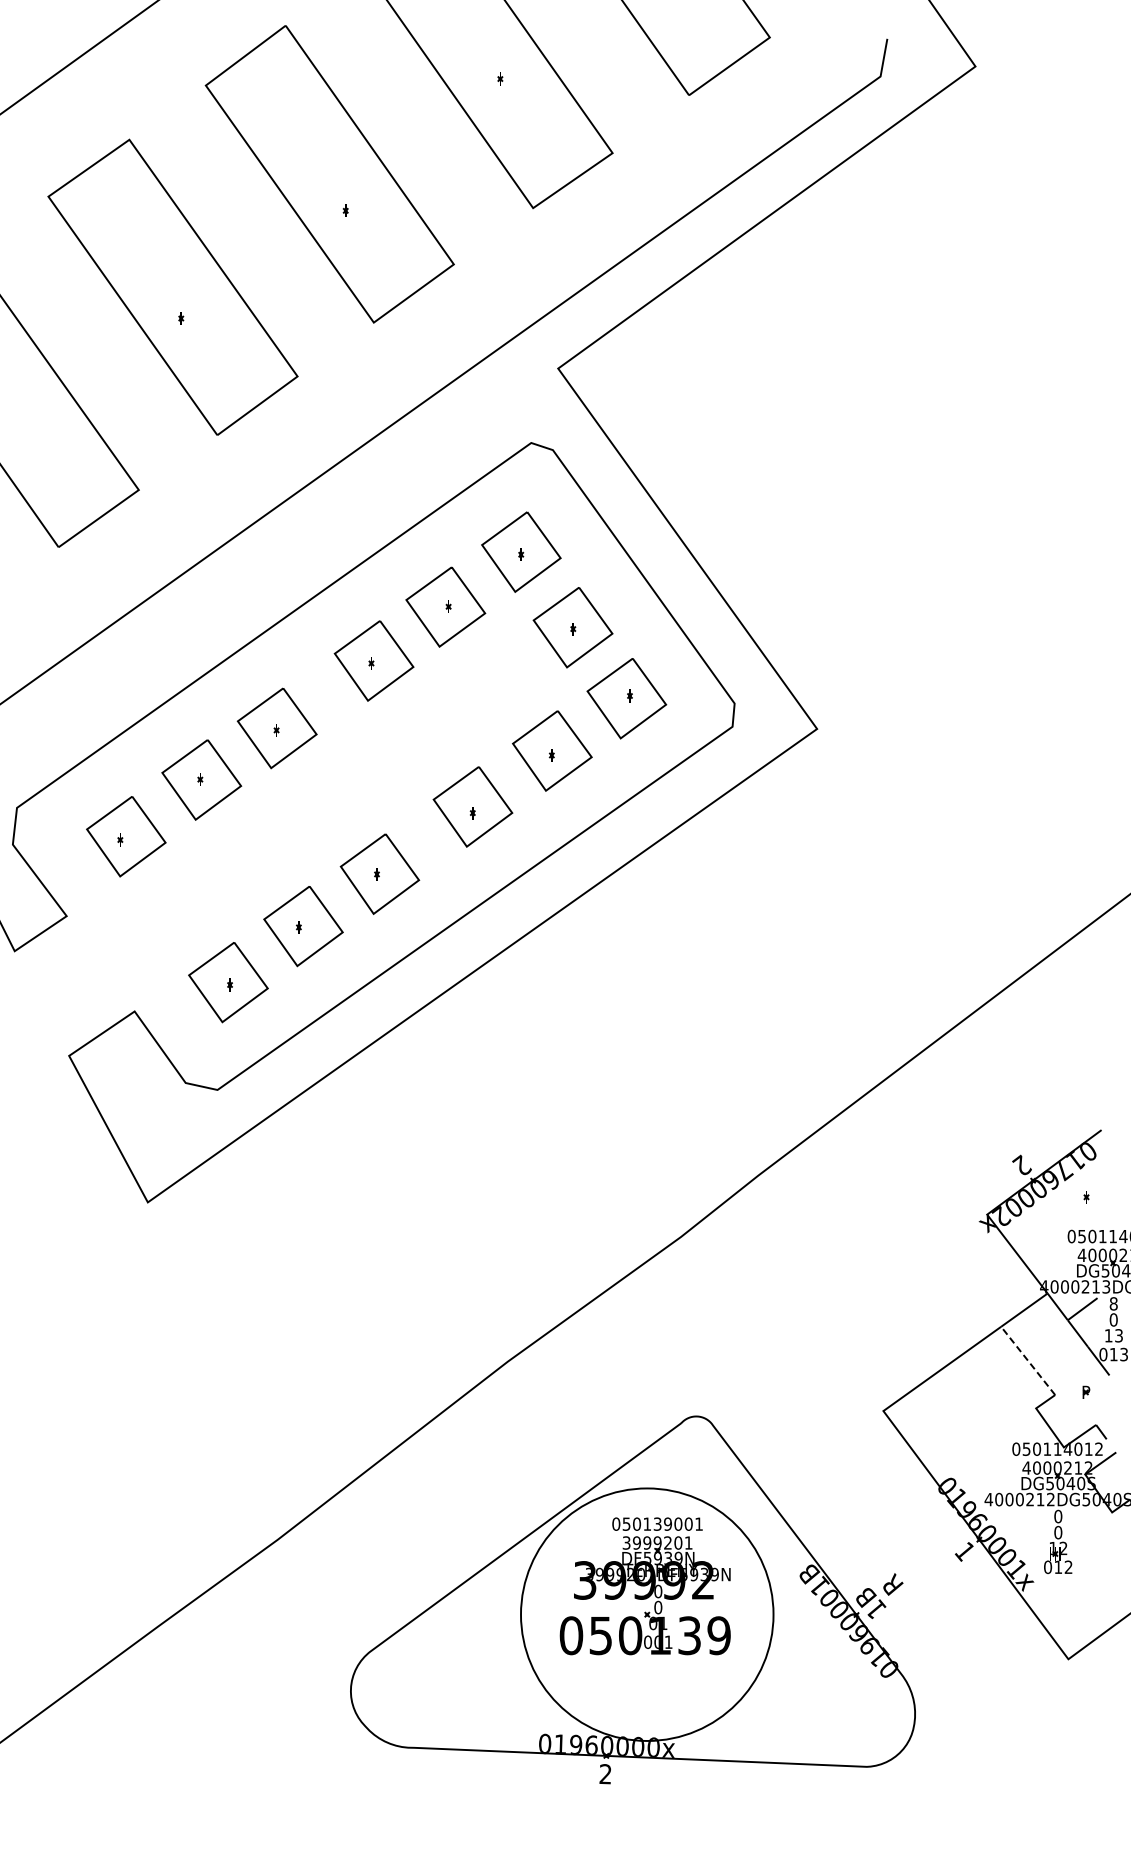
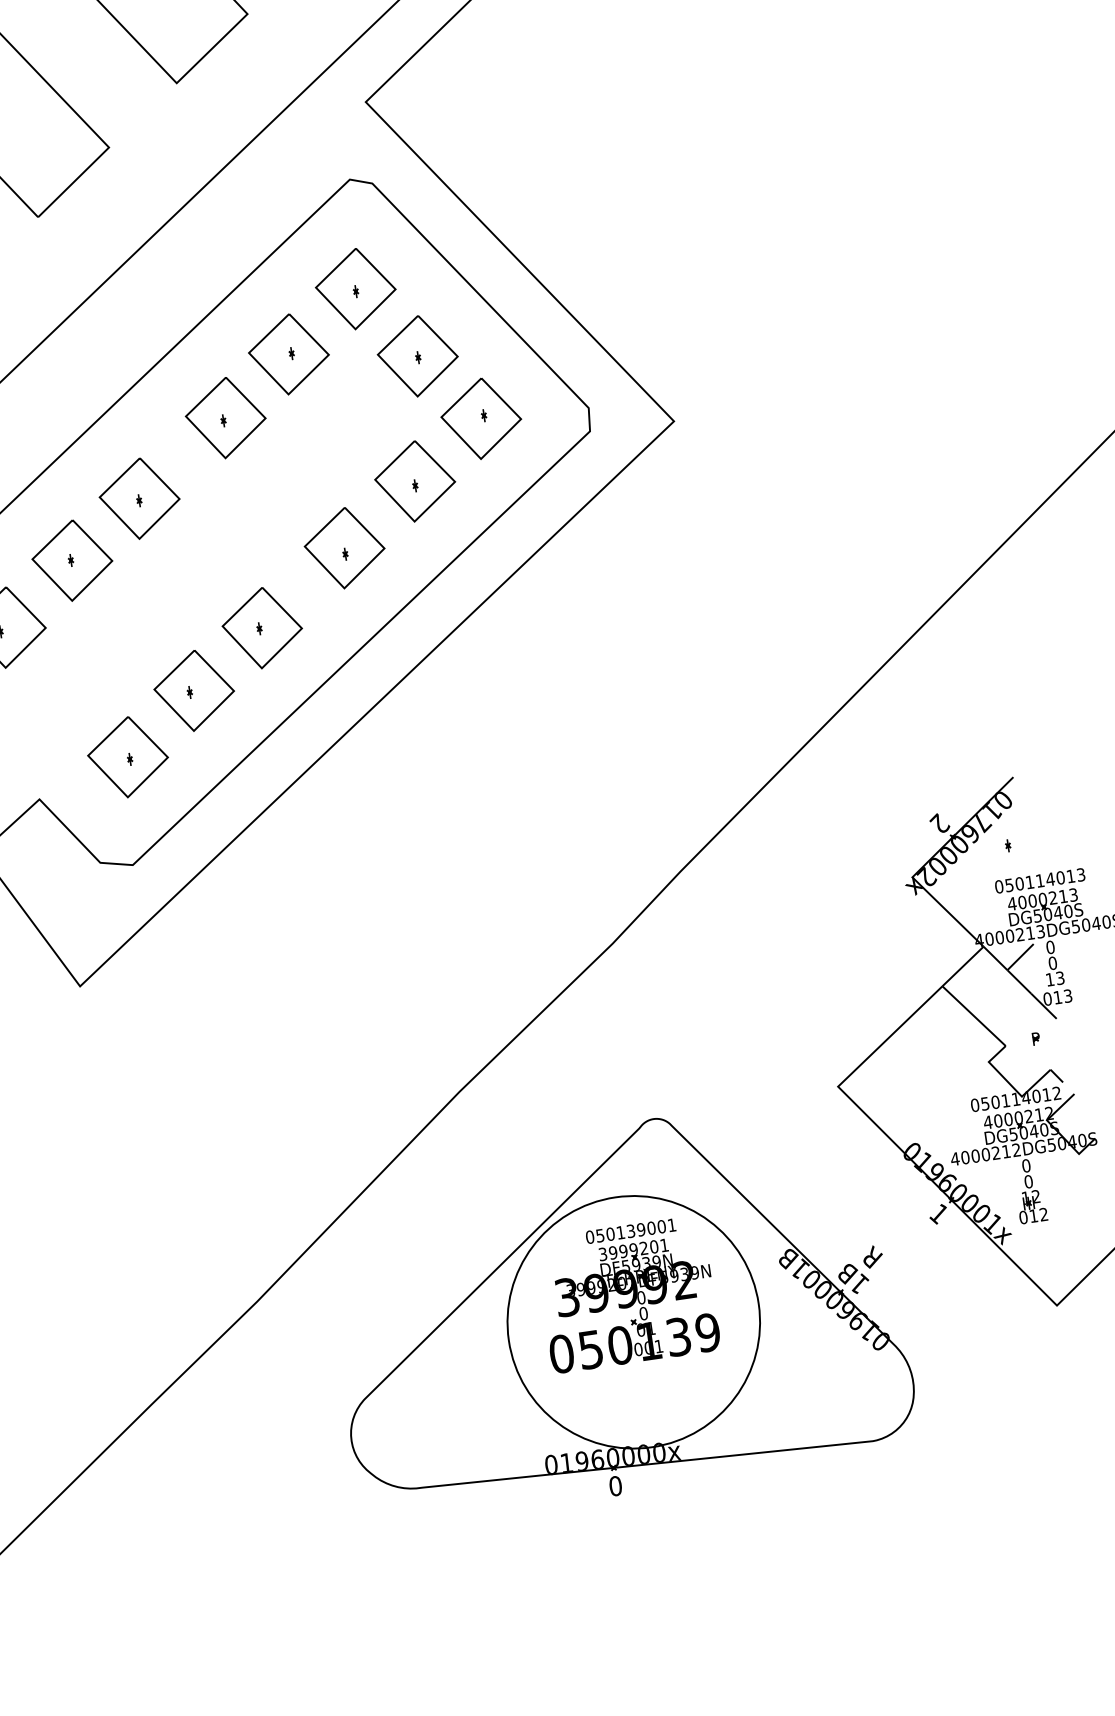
text: (1113, 1303) -> (1050, 947), 8 -> 0
line: (1028, 1360) -> (974, 1015), dashed -> solid
text: (605, 1774) -> (615, 1486), 2 -> 0

